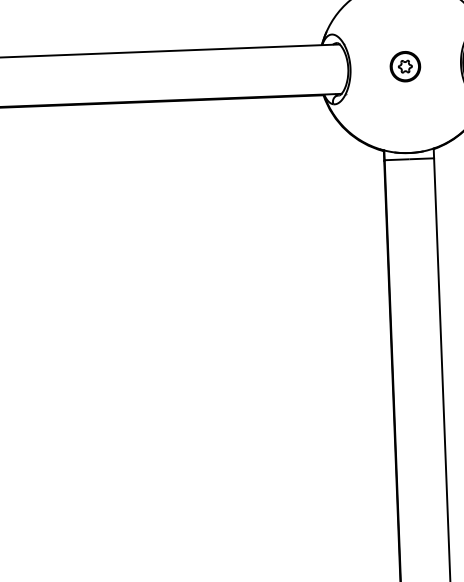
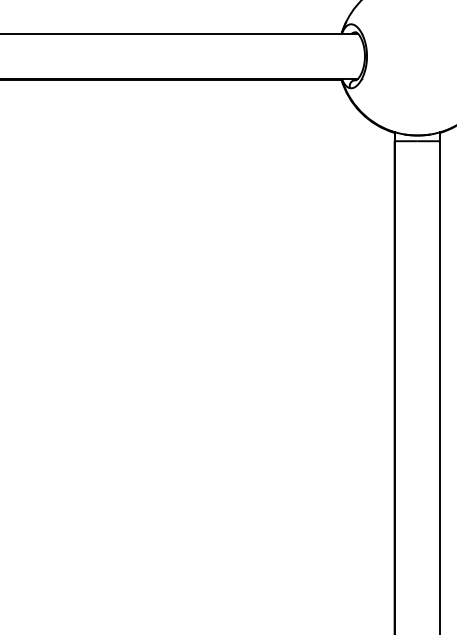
part: (404, 65) -> (416, 55), removed

